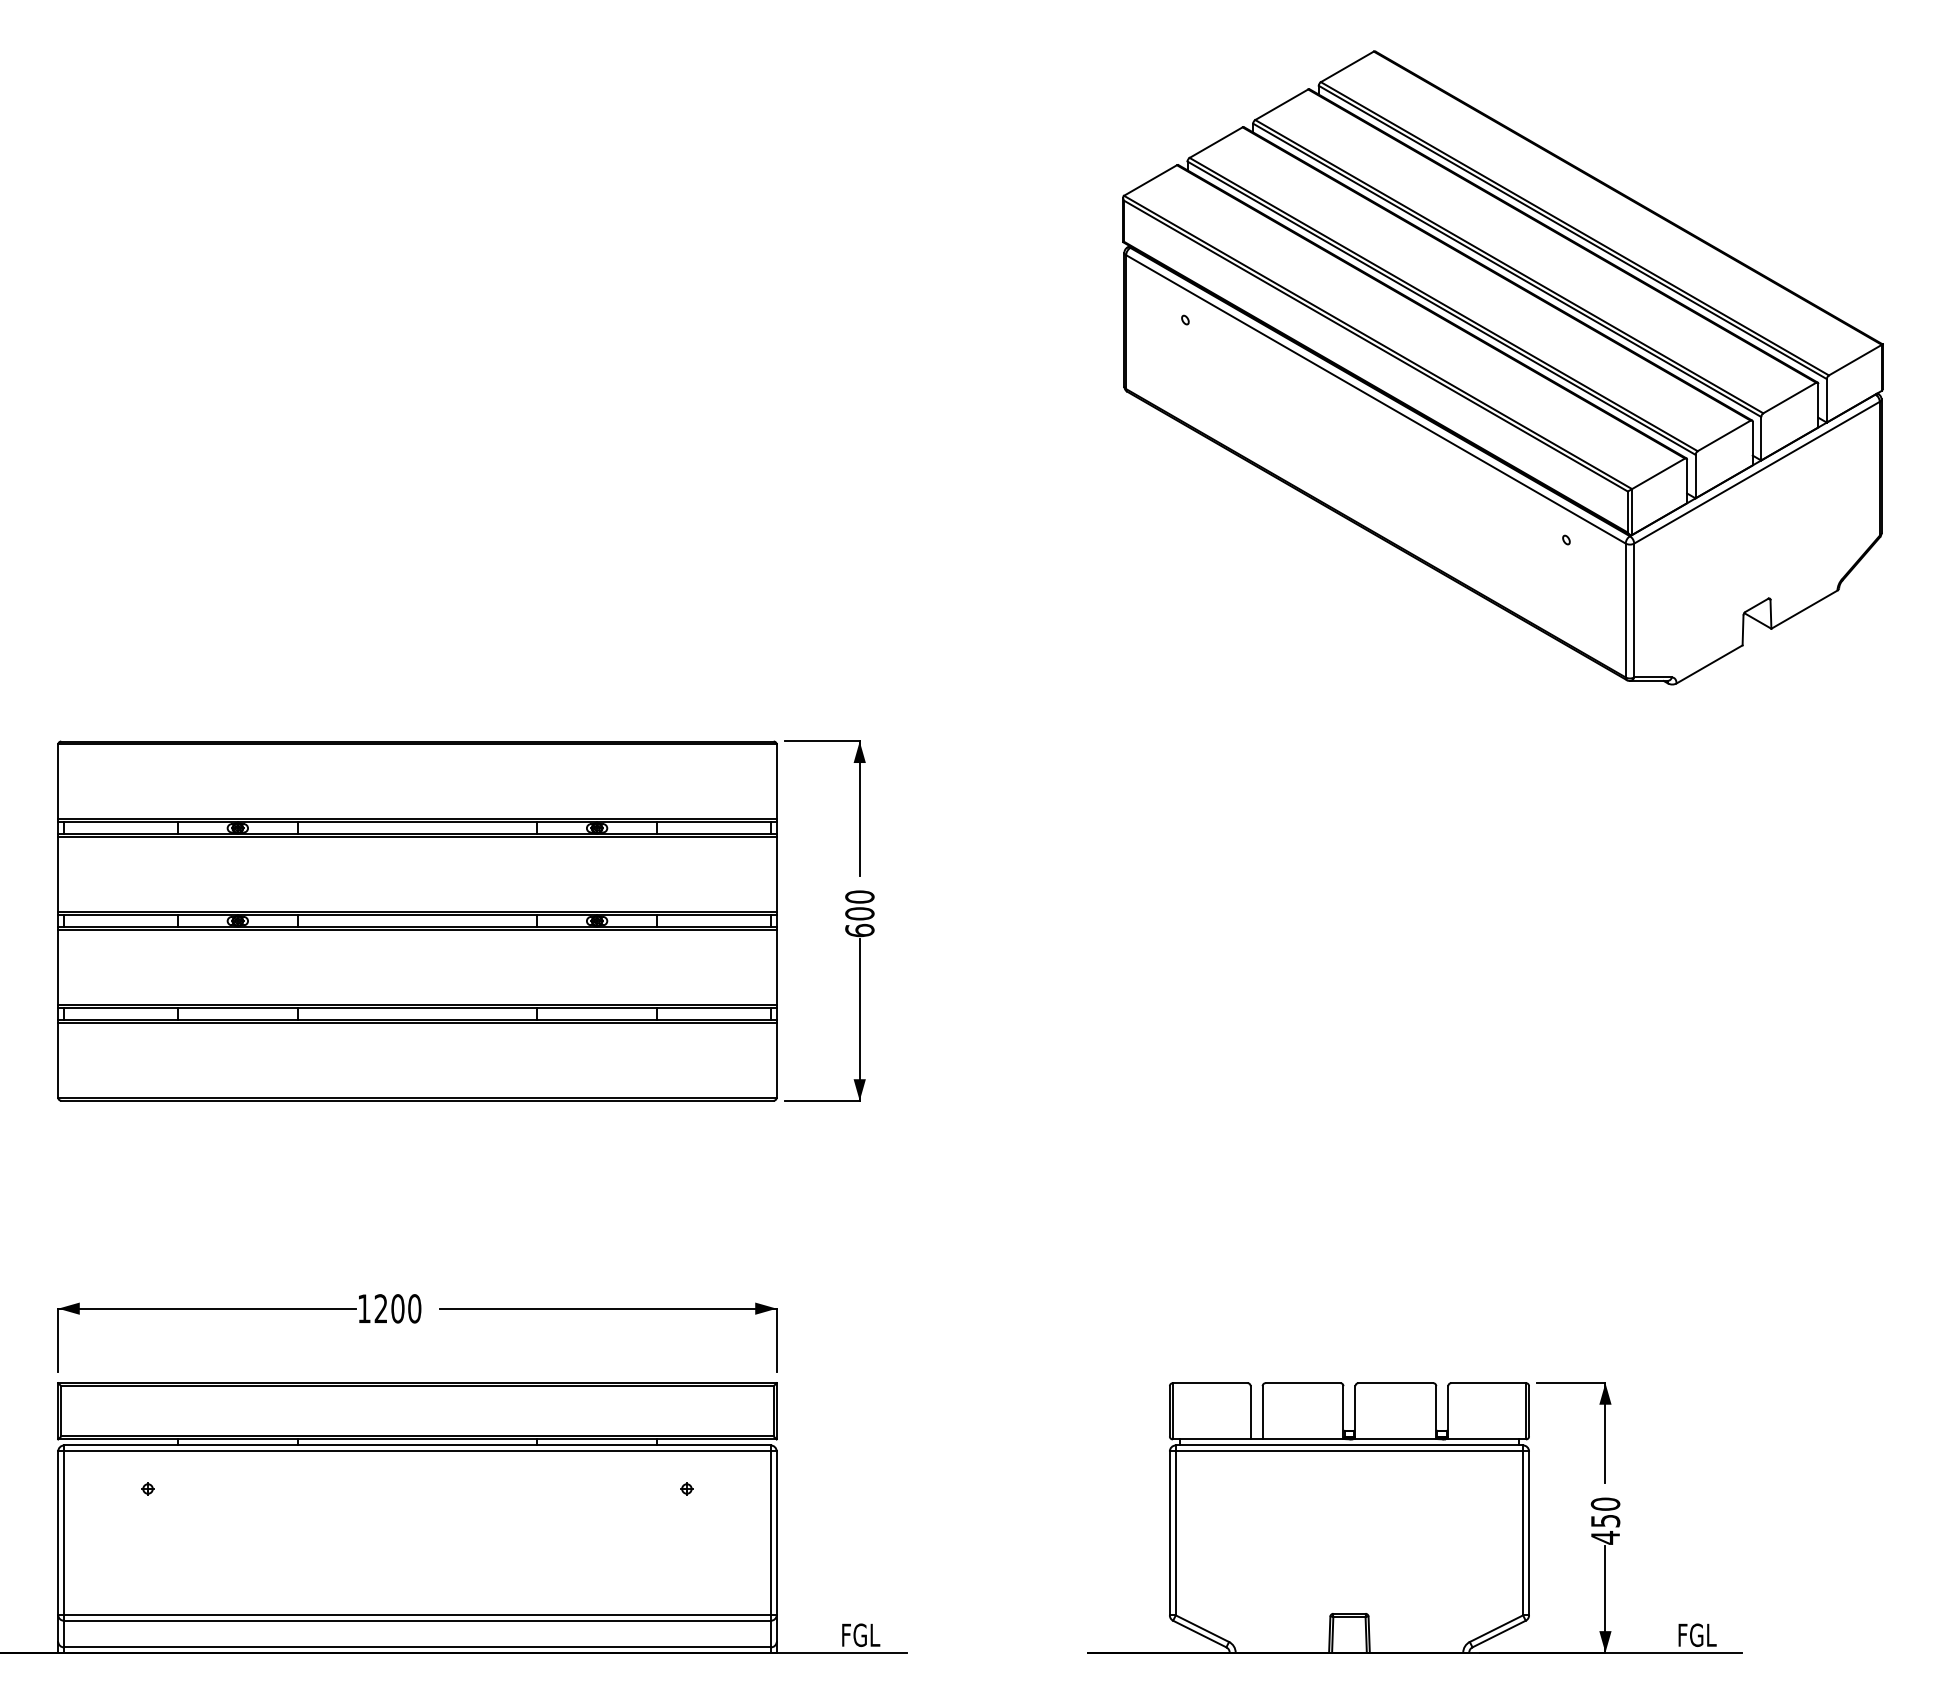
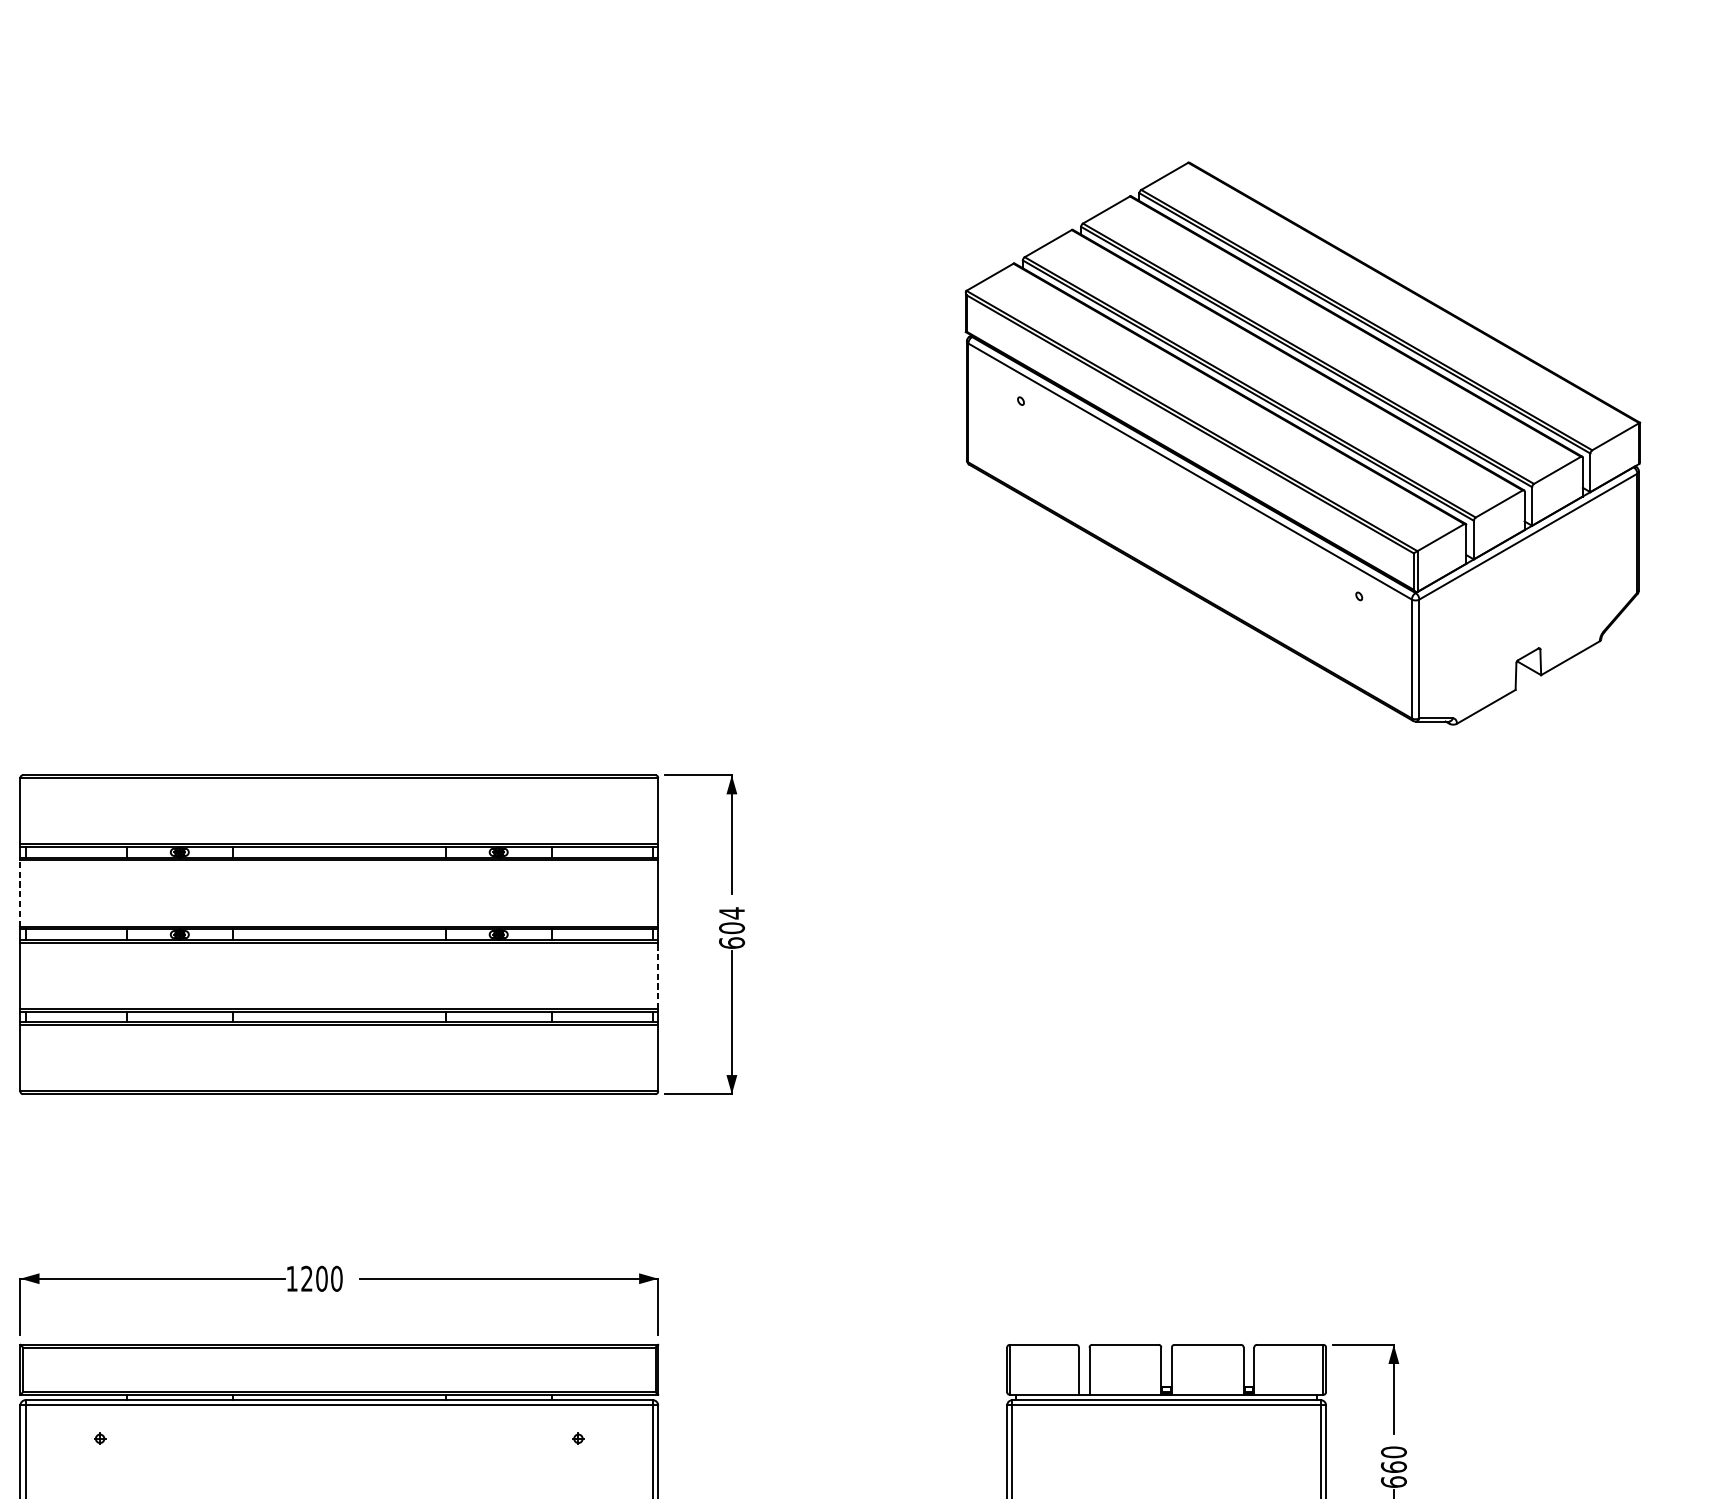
line: (58, 874) -> (20, 893), solid -> dashed
text: (859, 897) -> (731, 913), 600 -> 604
line: (776, 967) -> (657, 975), solid -> dashed
text: (1605, 1529) -> (1393, 1474), 450 -> 660

